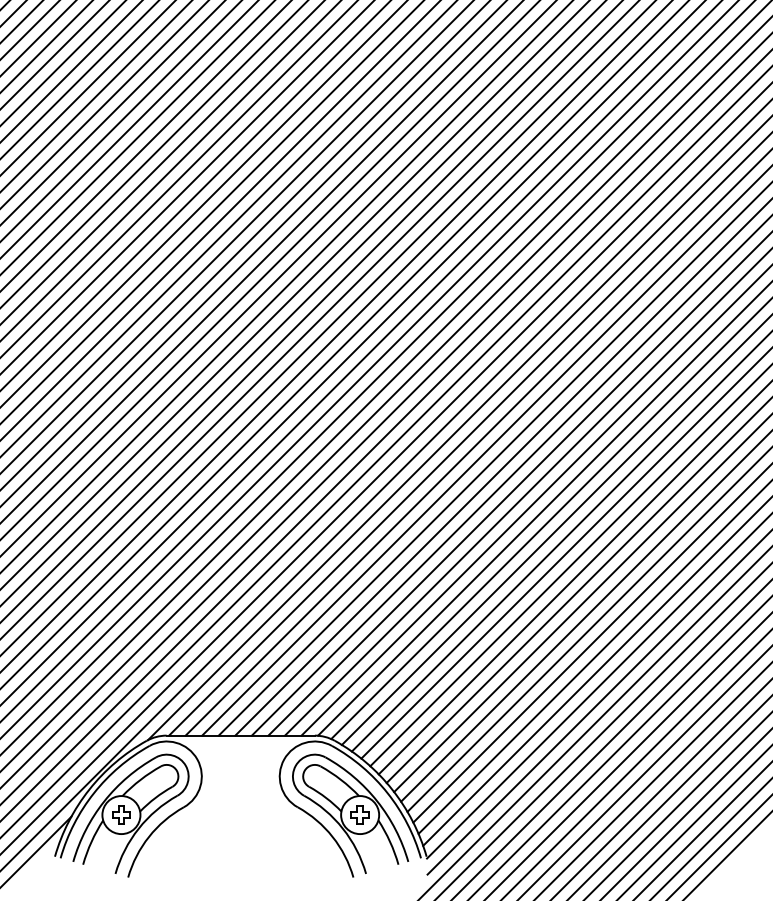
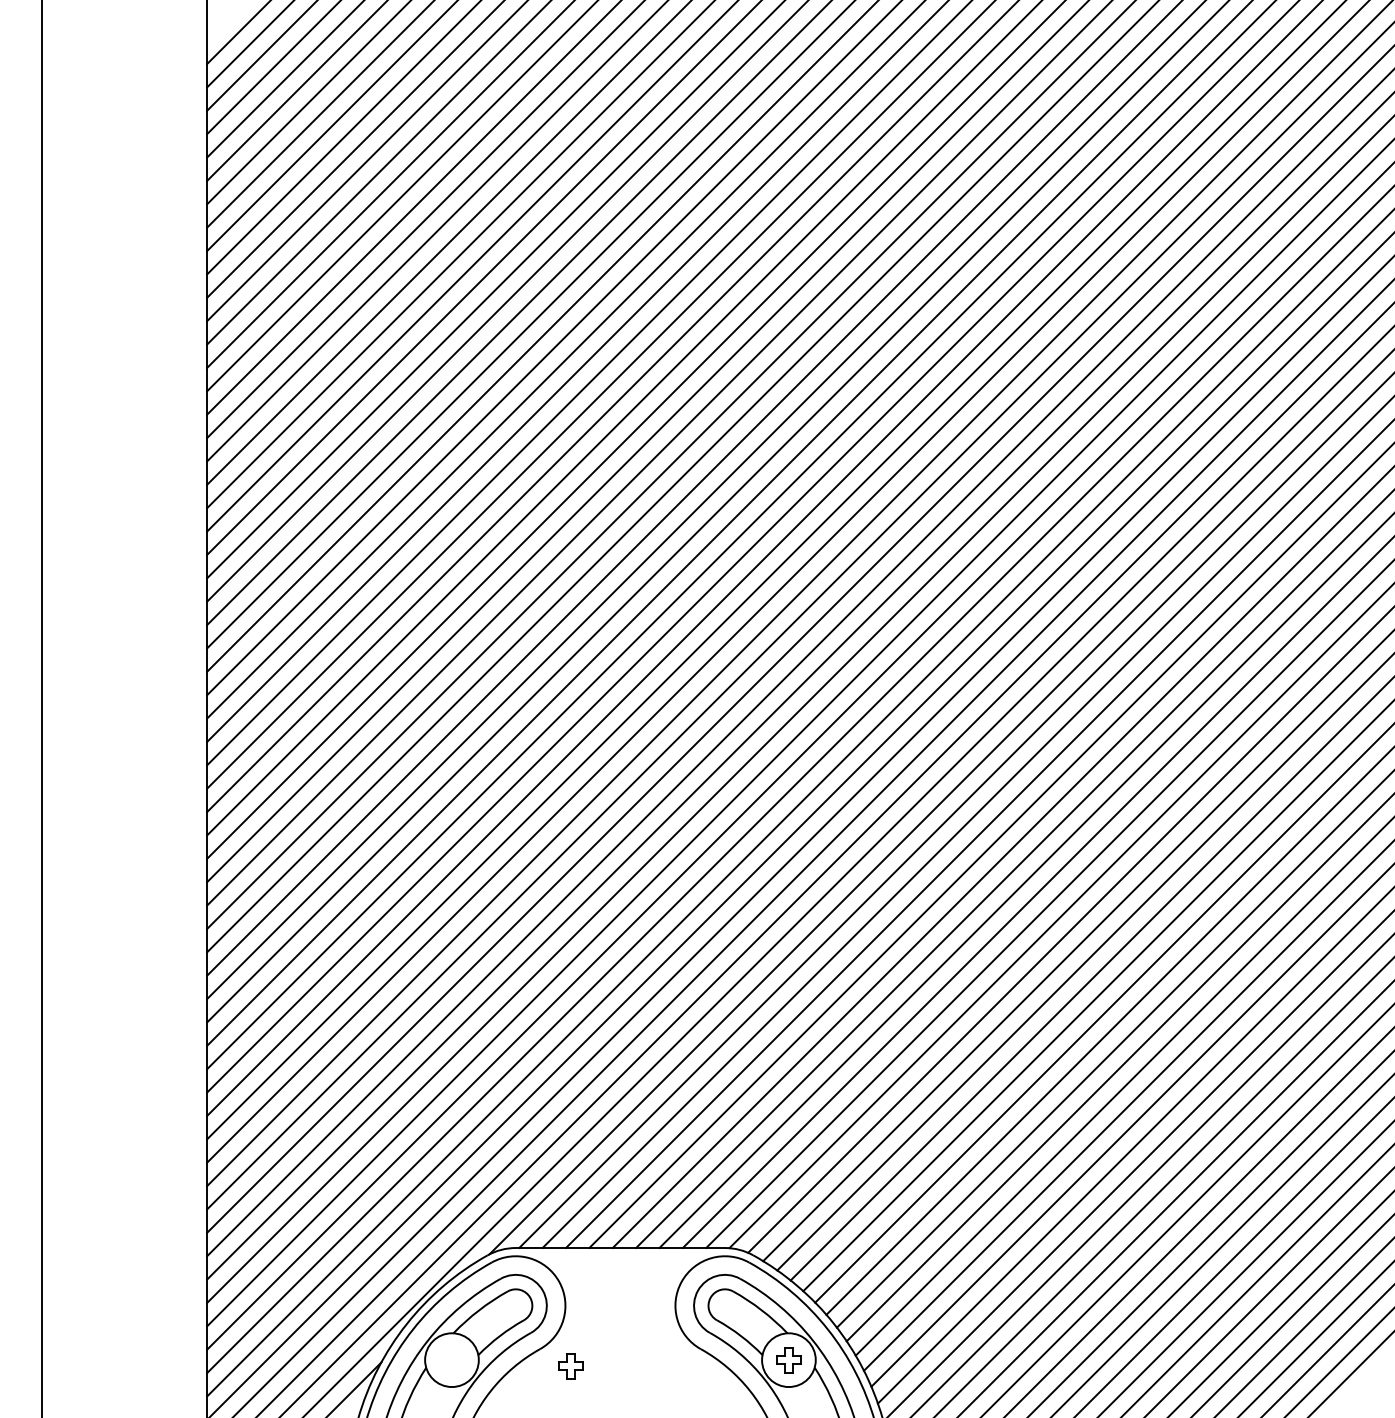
part: (121, 815) -> (570, 1366), moved

